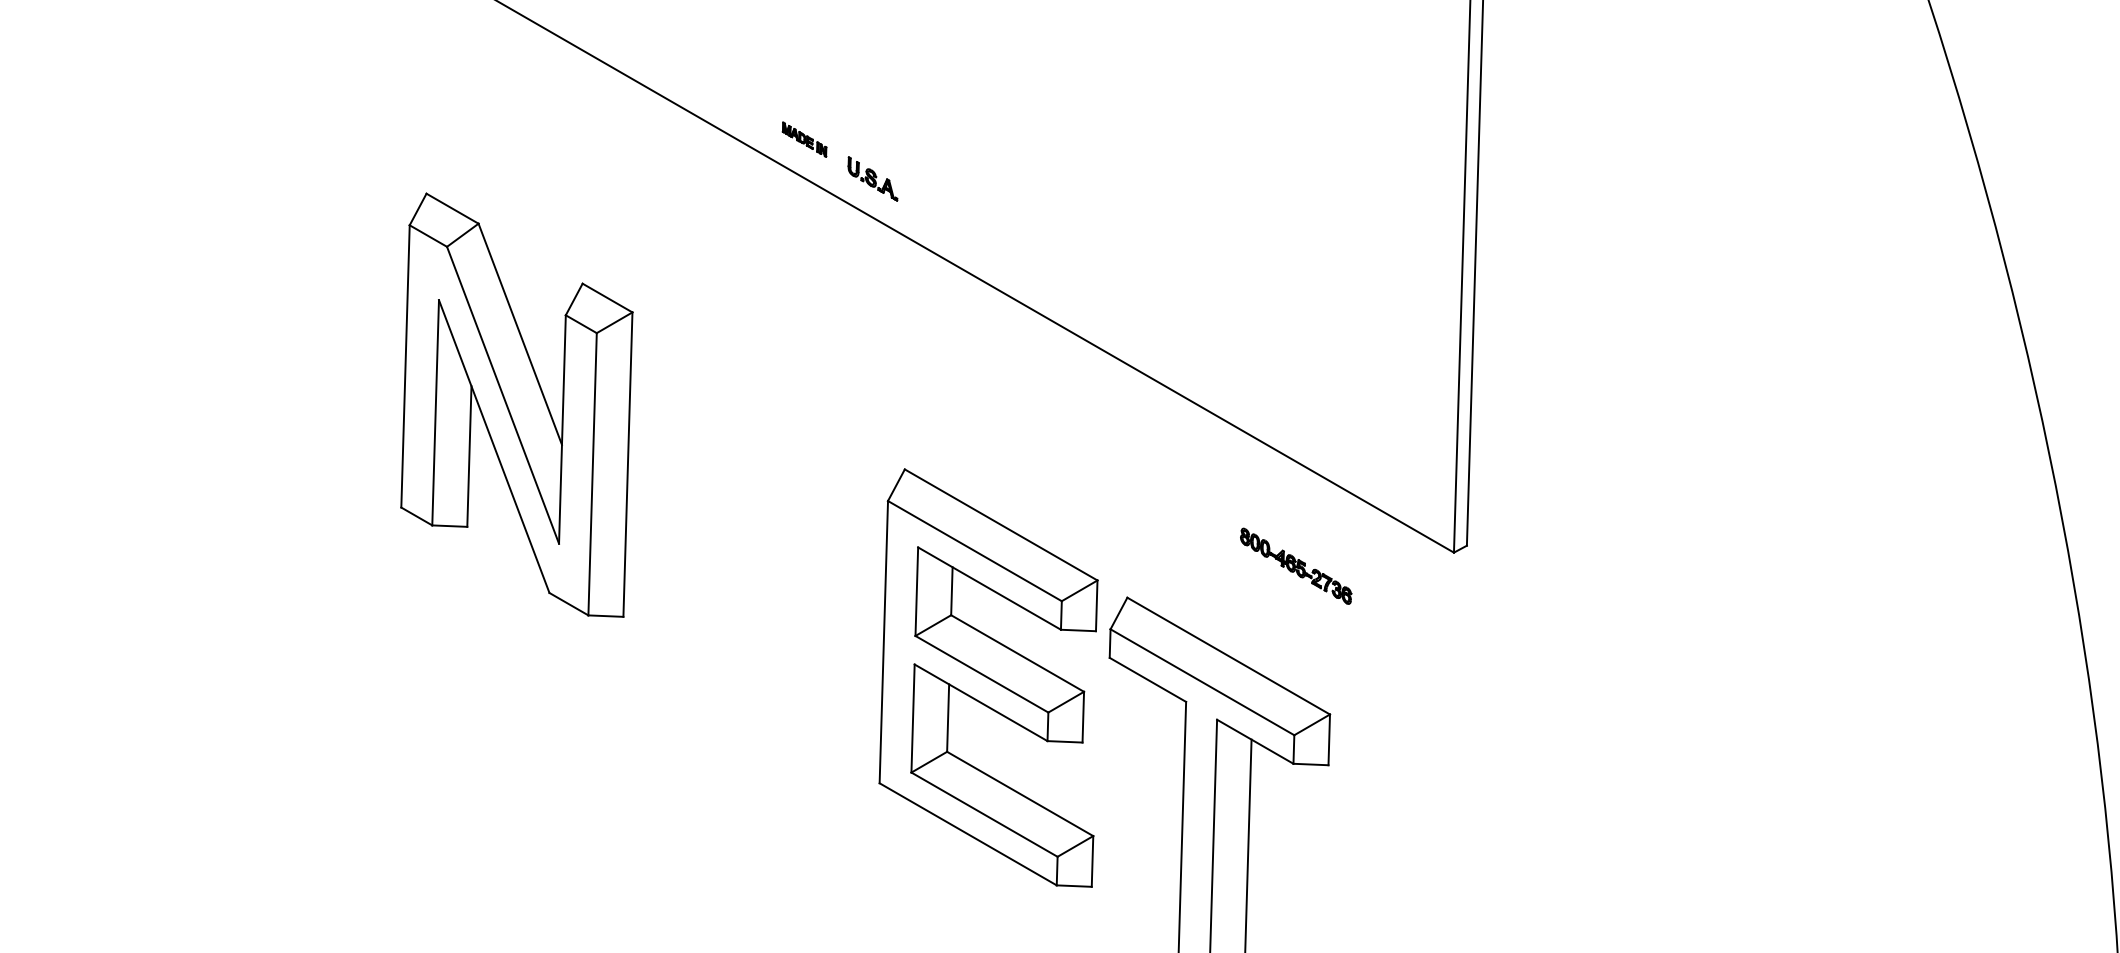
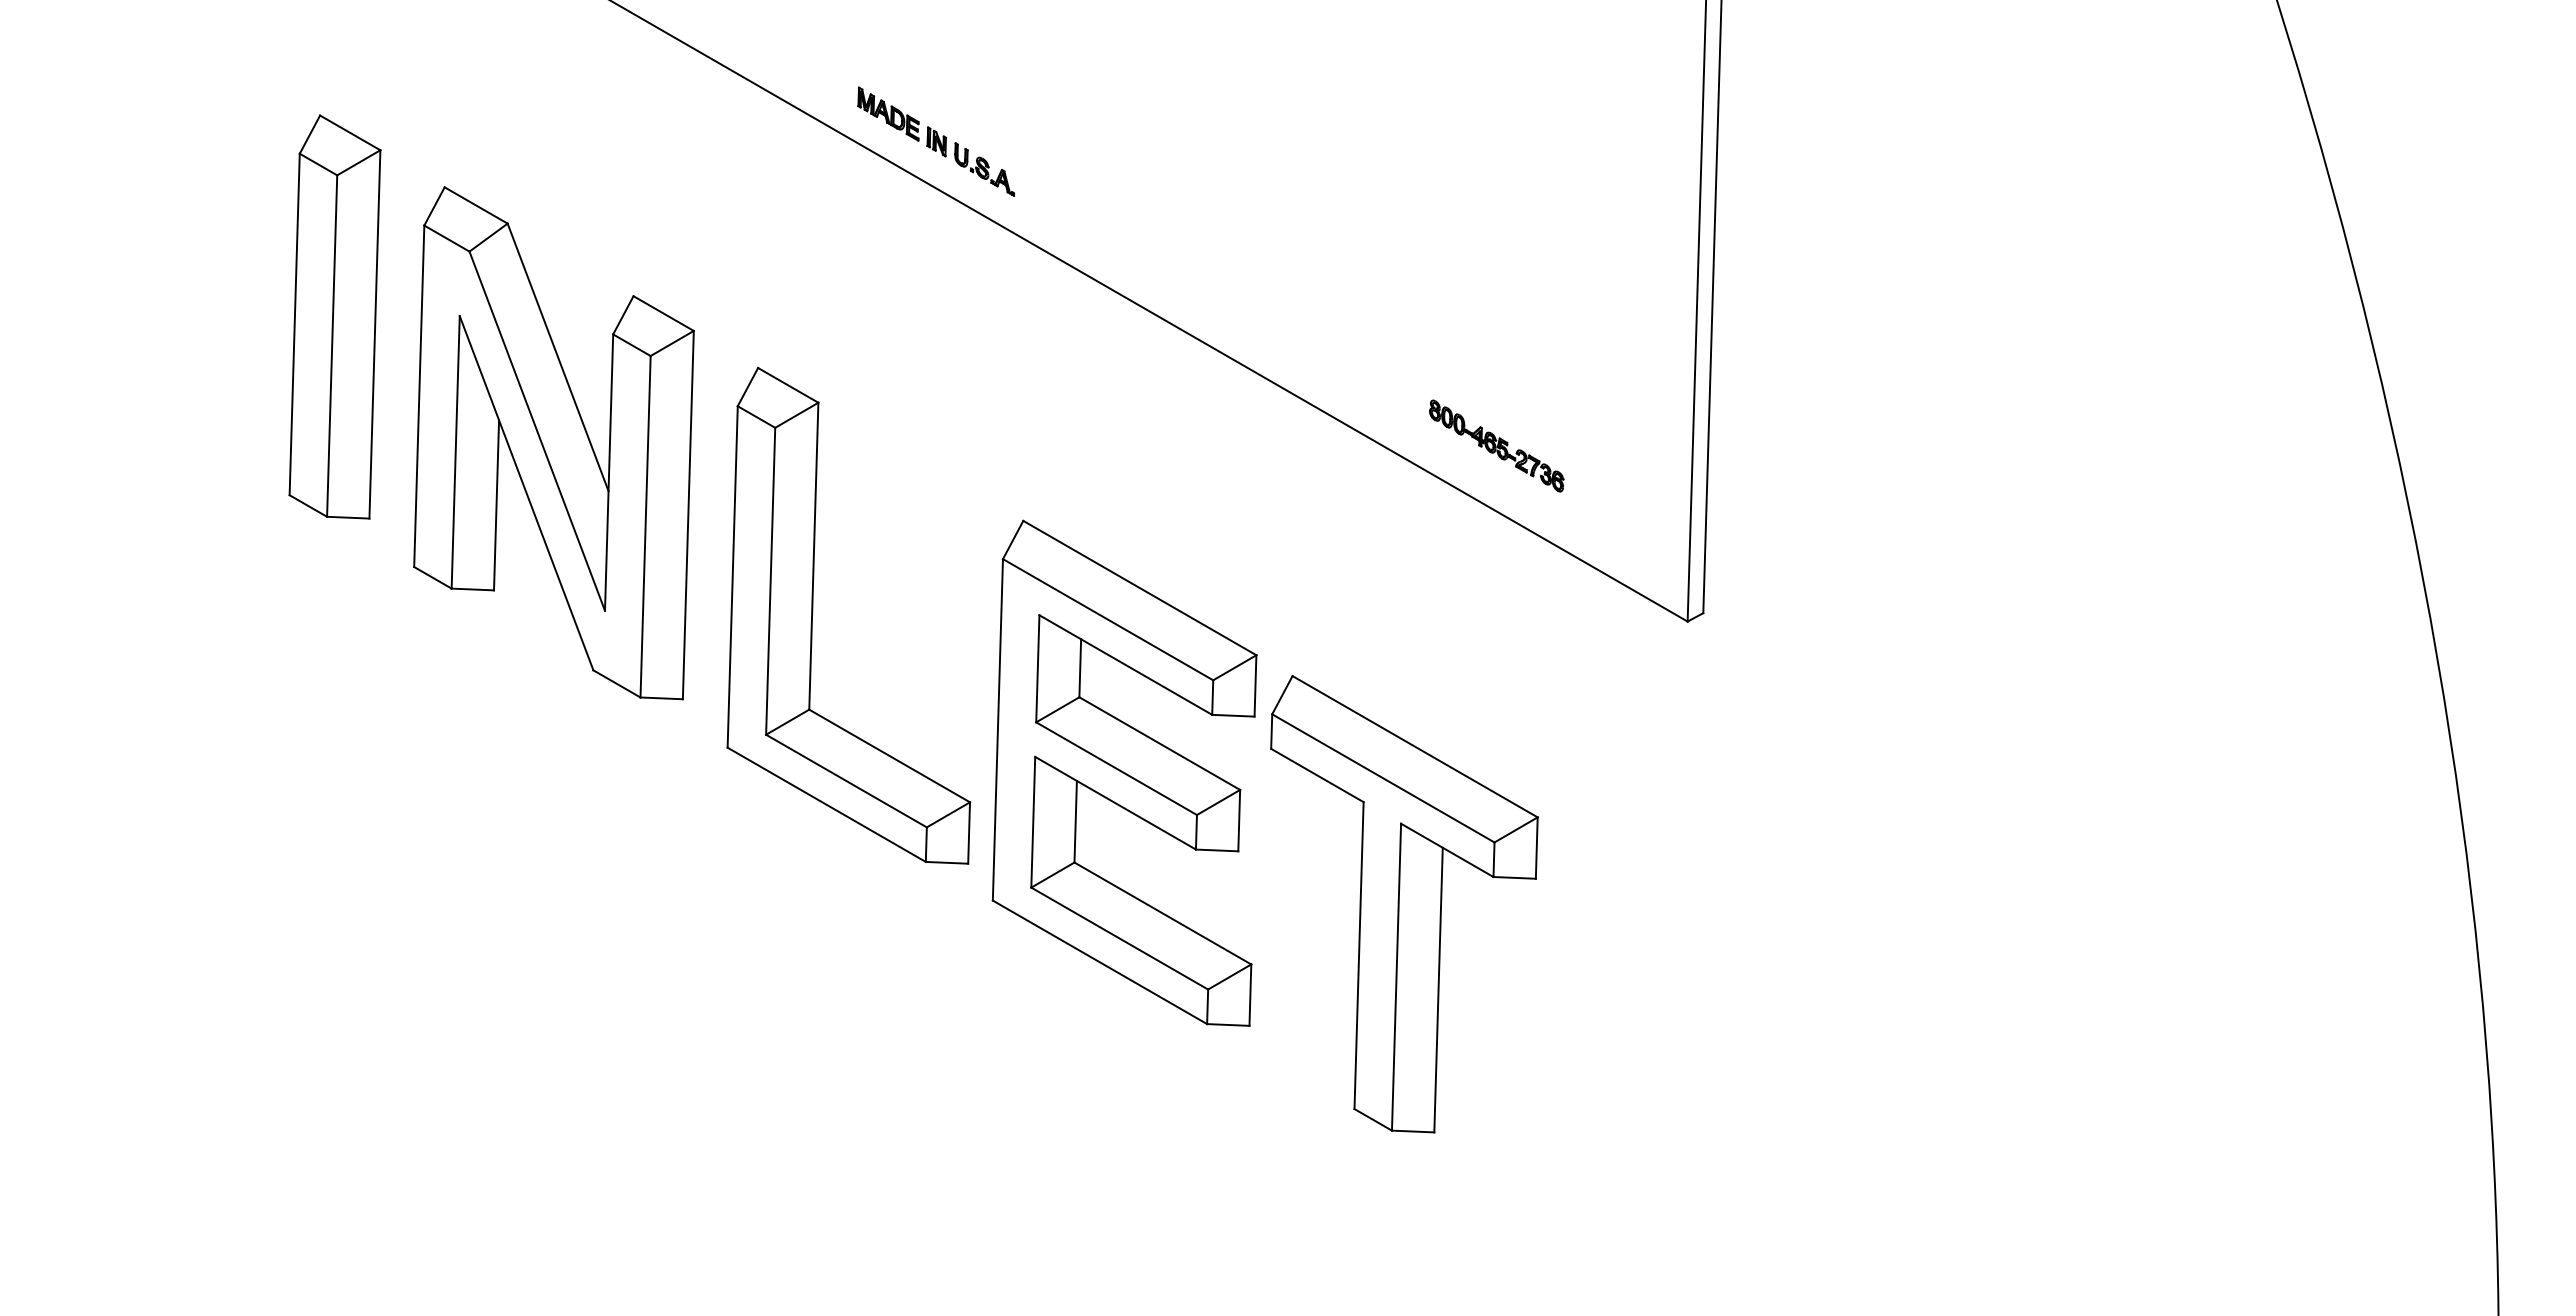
part: (804, 139) -> (901, 121), size x1.67
part: (335, 300) -> (334, 316), added
part: (731, 545) -> (813, 612), added
part: (1295, 565) -> (1496, 445), moved

